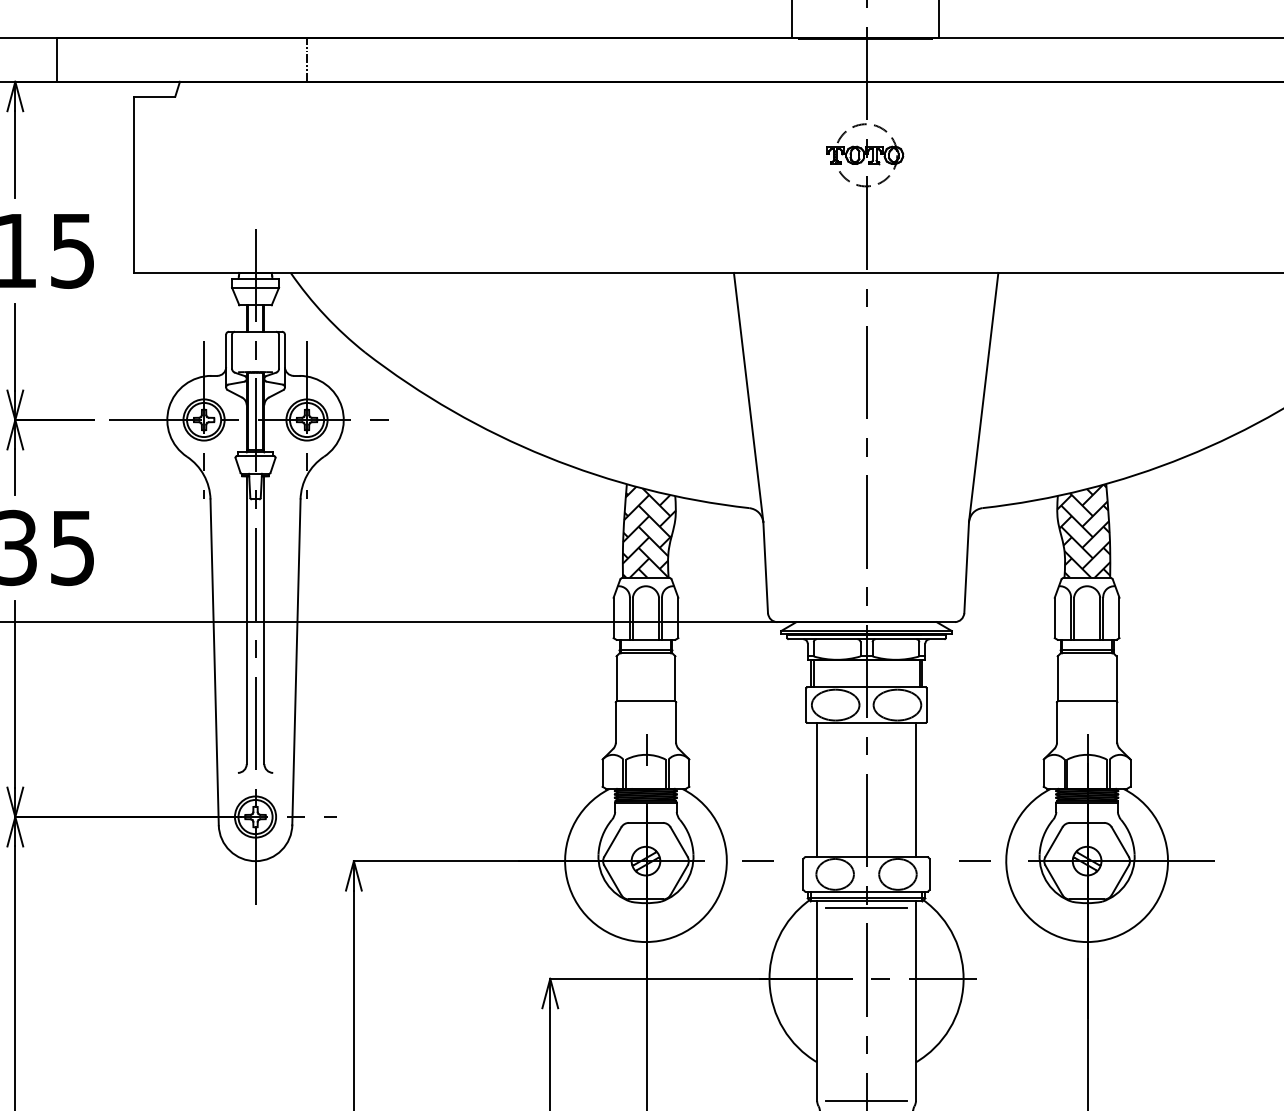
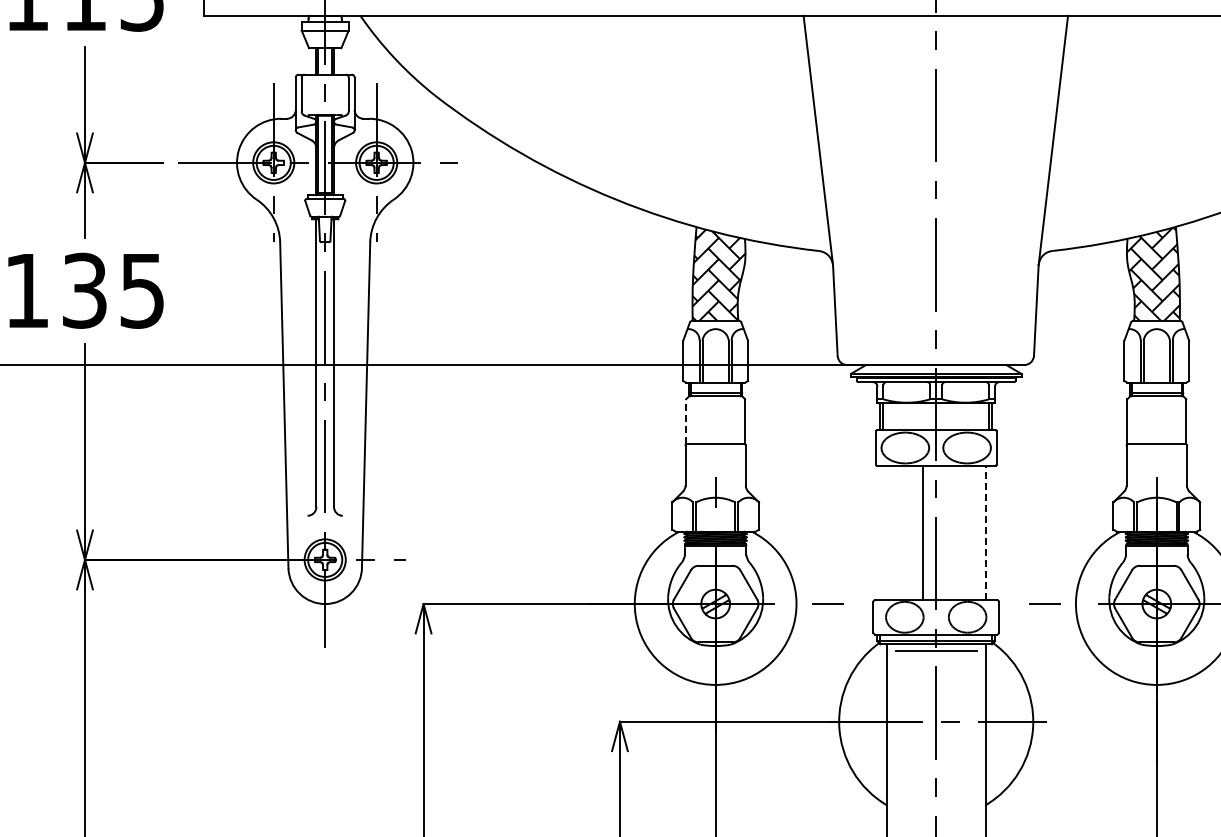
line: (616, 678) -> (686, 421), solid -> dashed
line: (817, 789) -> (923, 532), moved
line: (915, 789) -> (985, 532), solid -> dashed

